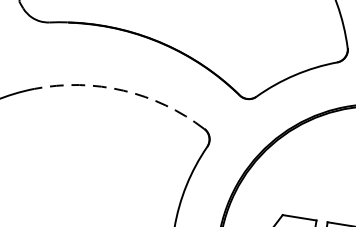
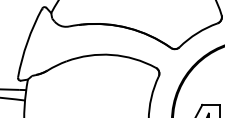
arc: (122, 89) -> (111, 54), dashed -> solid

